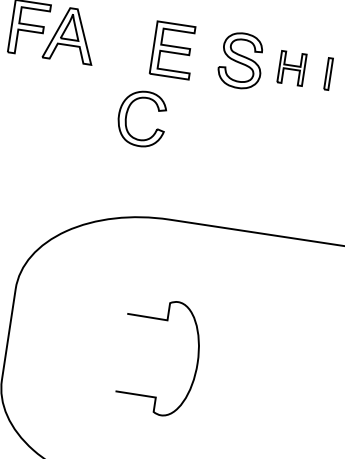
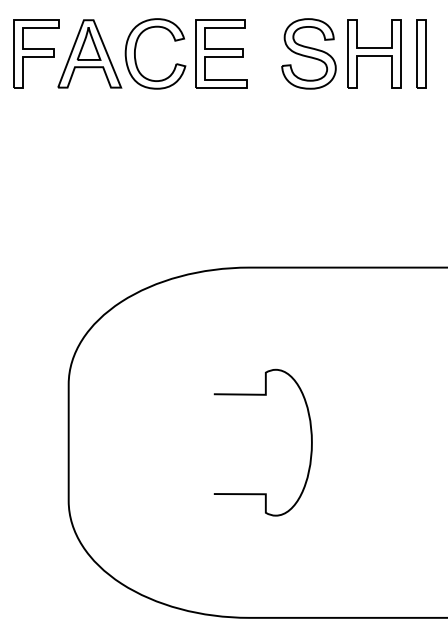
part: (291, 68) -> (374, 53), size x1.67
part: (328, 73) -> (421, 53), size x1.67
part: (128, 112) -> (136, 48), moved

